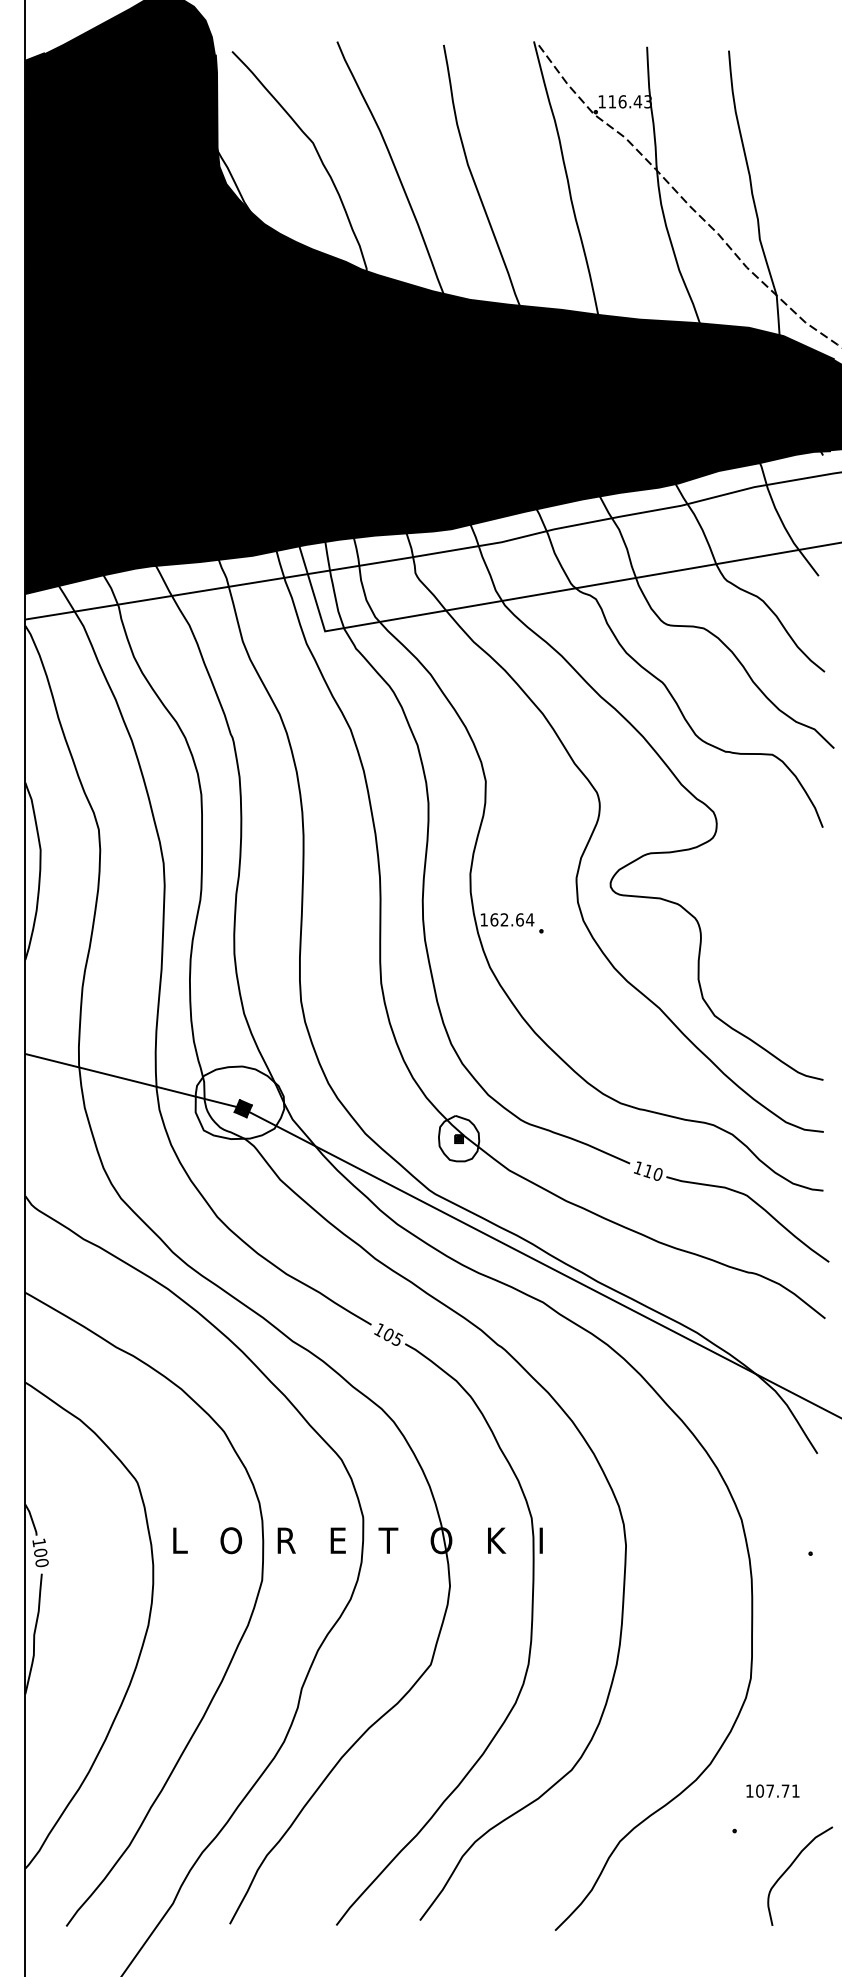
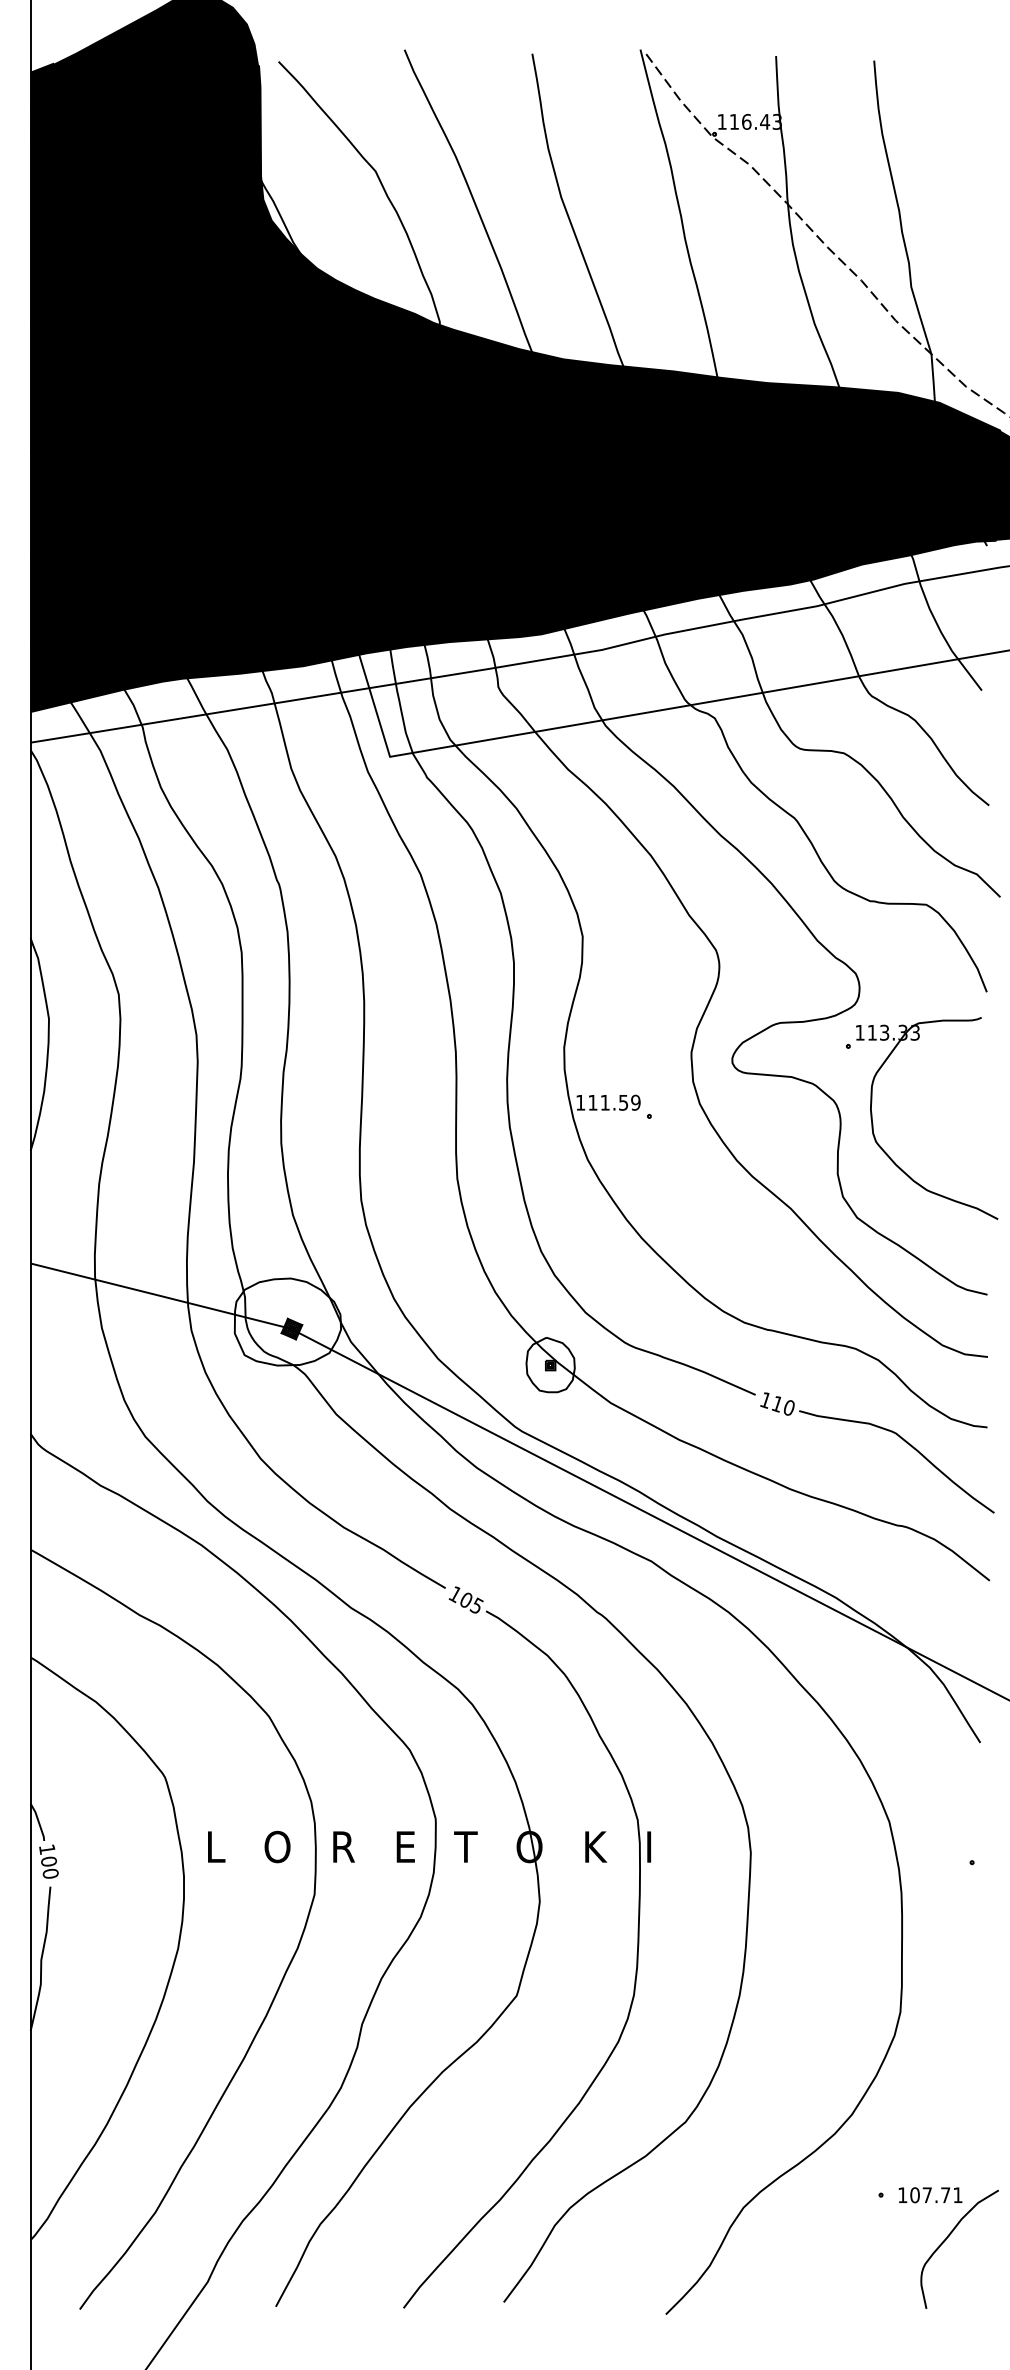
text: (512, 919) -> (614, 1102), 162.64 -> 111.59
part: (728, 936) -> (873, 1122), added
text: (772, 1790) -> (930, 2194), moved

